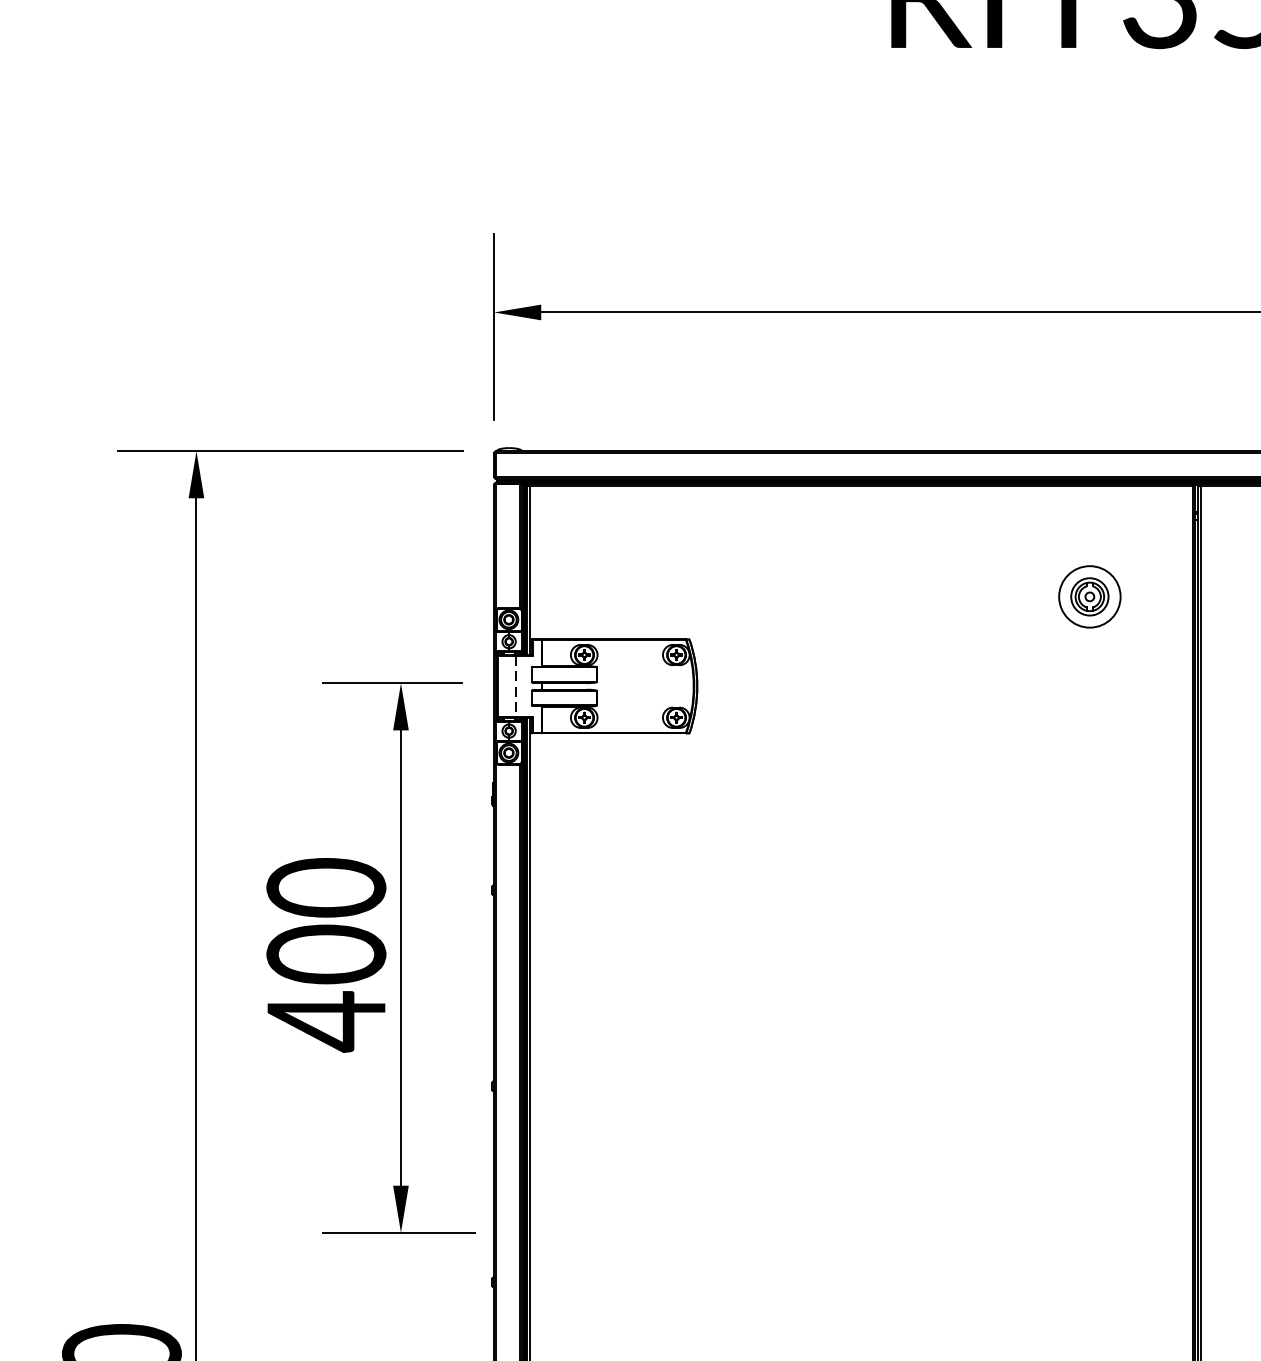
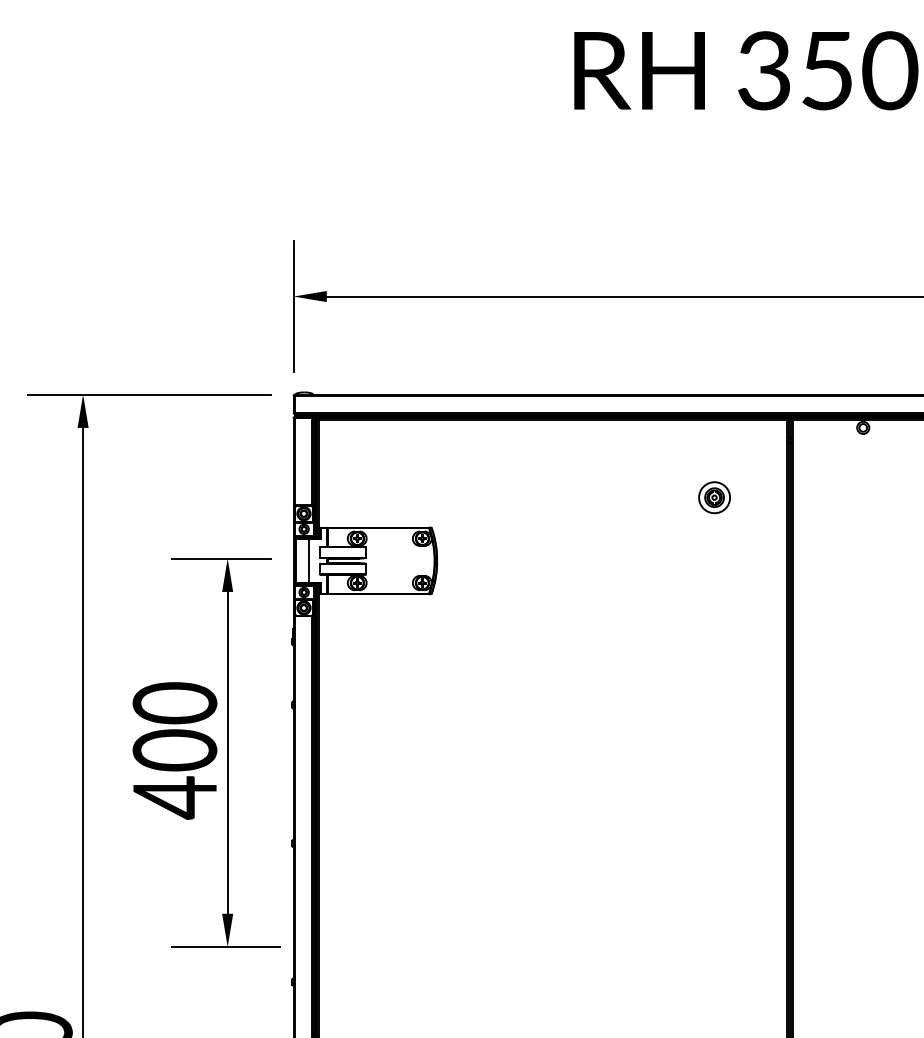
part: (1089, 596) -> (714, 497), size x0.71
line: (515, 685) -> (308, 560), dashed -> solid

